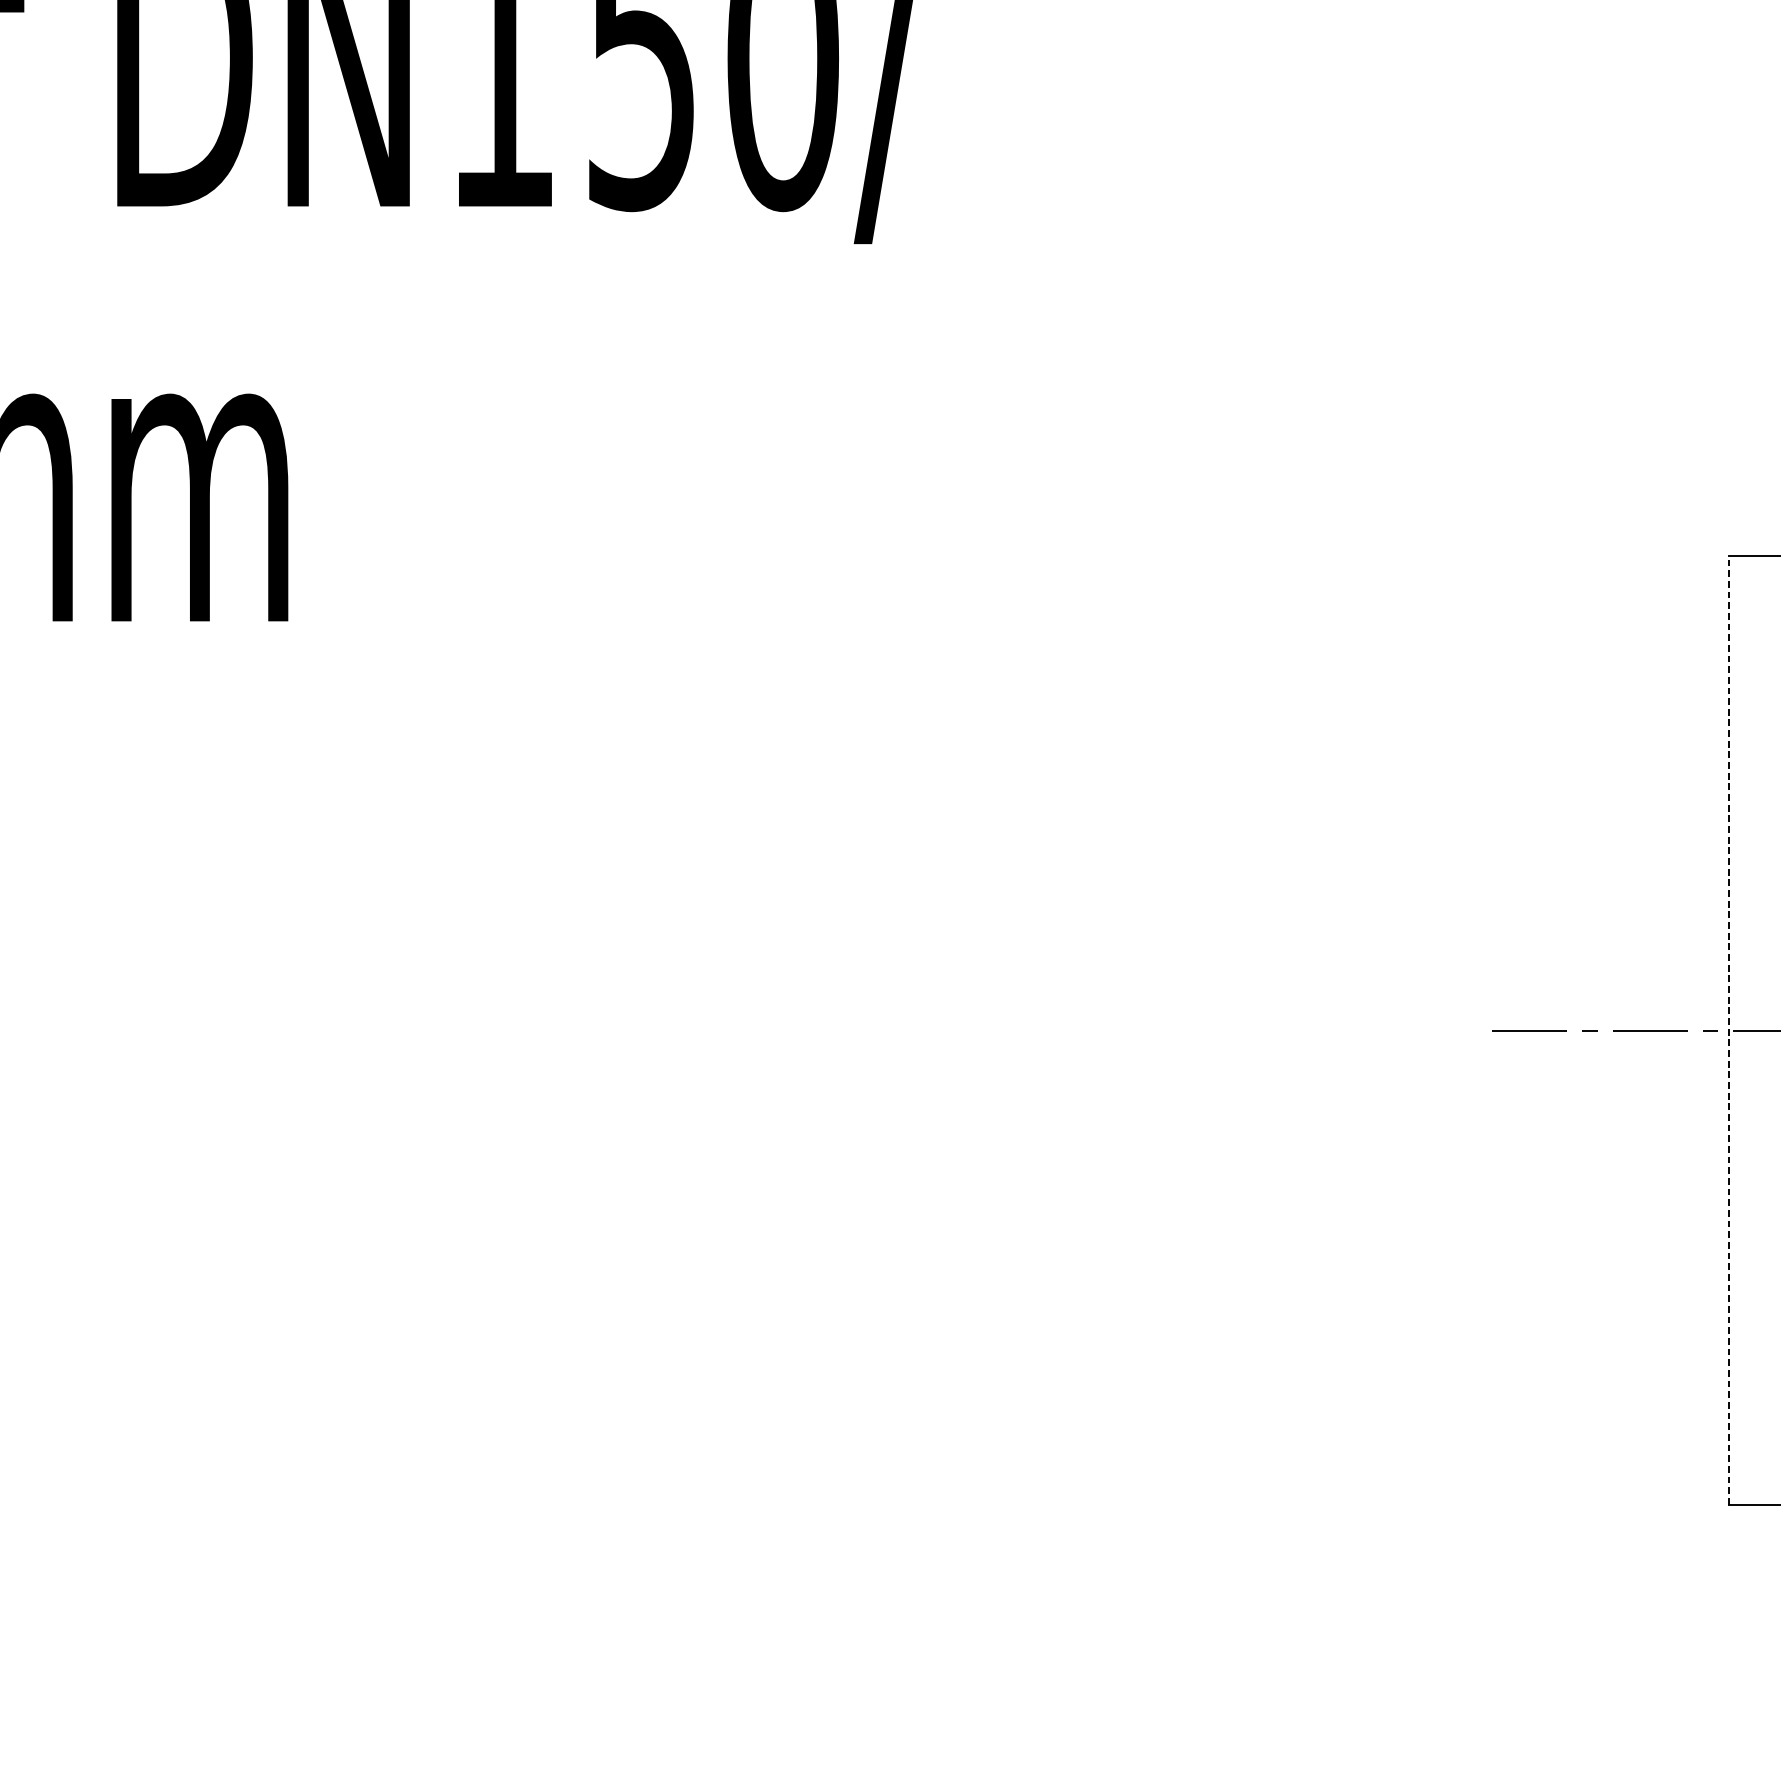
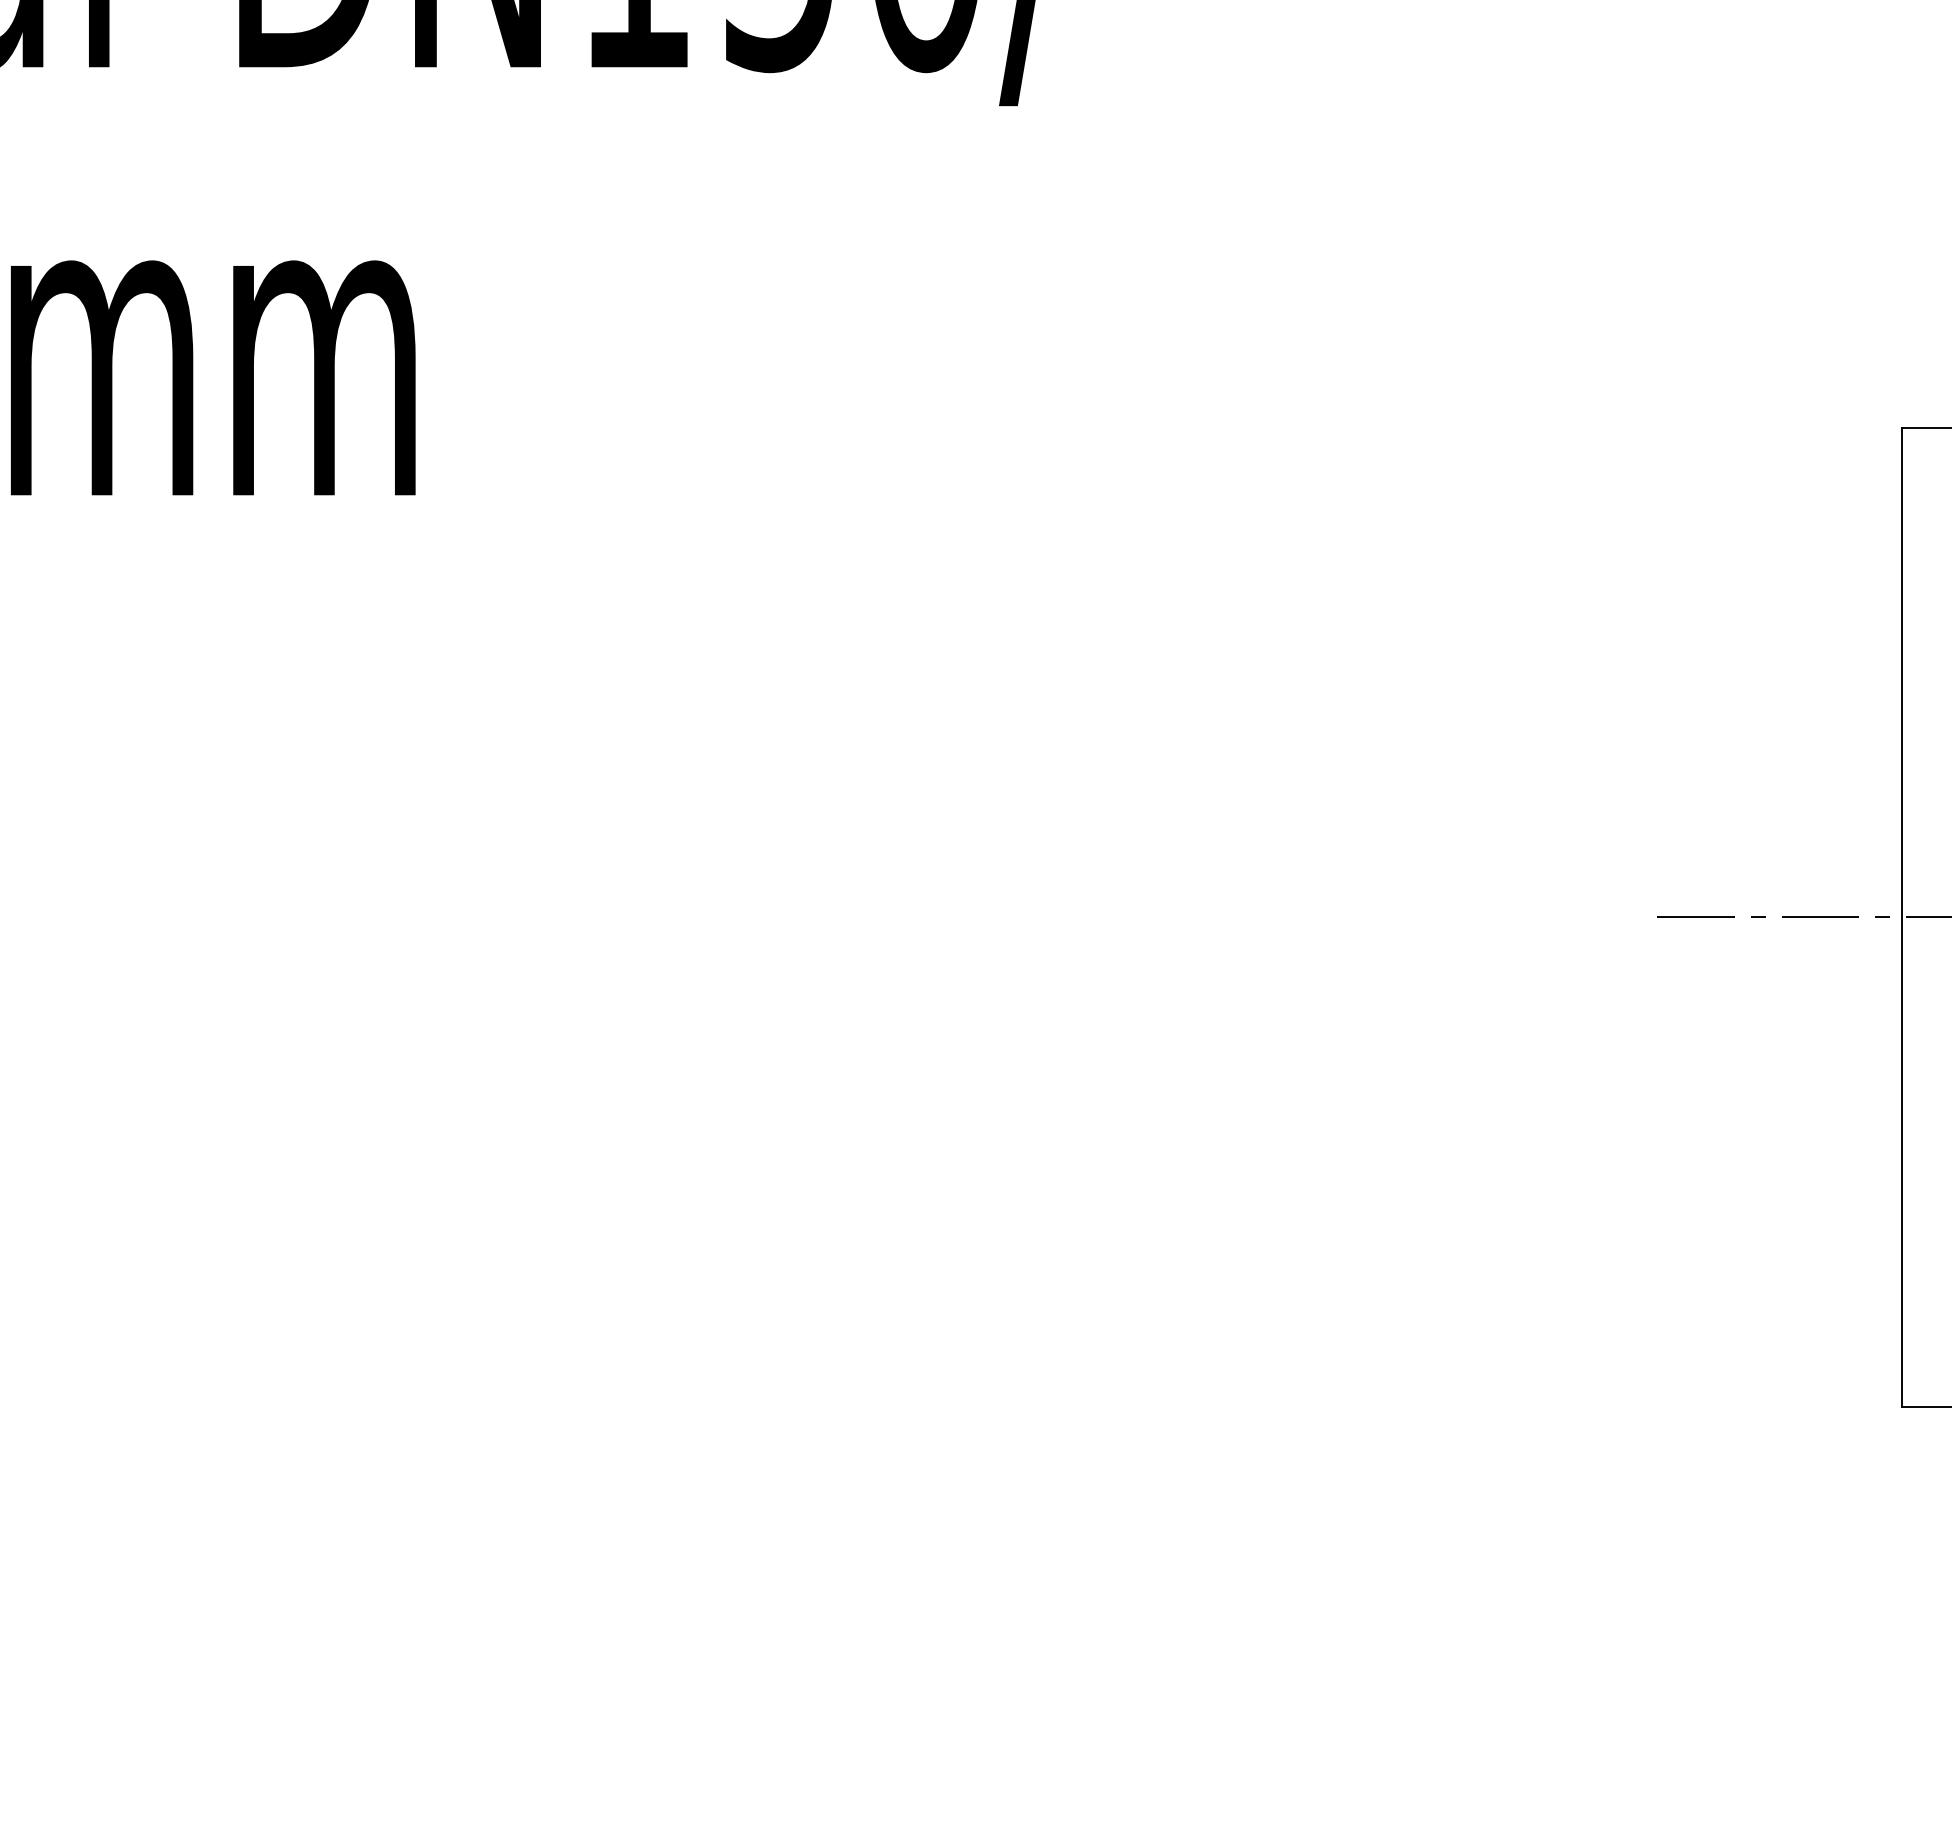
line: (1729, 1029) -> (1902, 916), dashed -> solid

